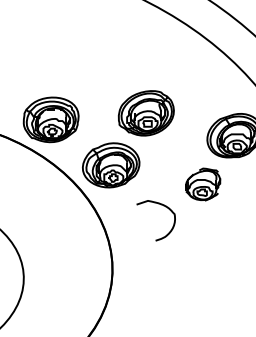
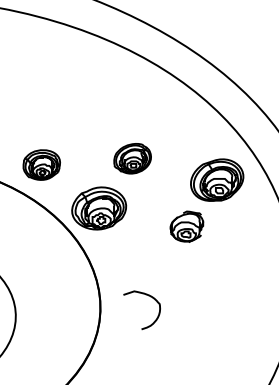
part: (146, 112) -> (132, 158), size x0.7
part: (50, 119) -> (41, 164), size x0.7
curve: (162, 206) -> (148, 296), moved

